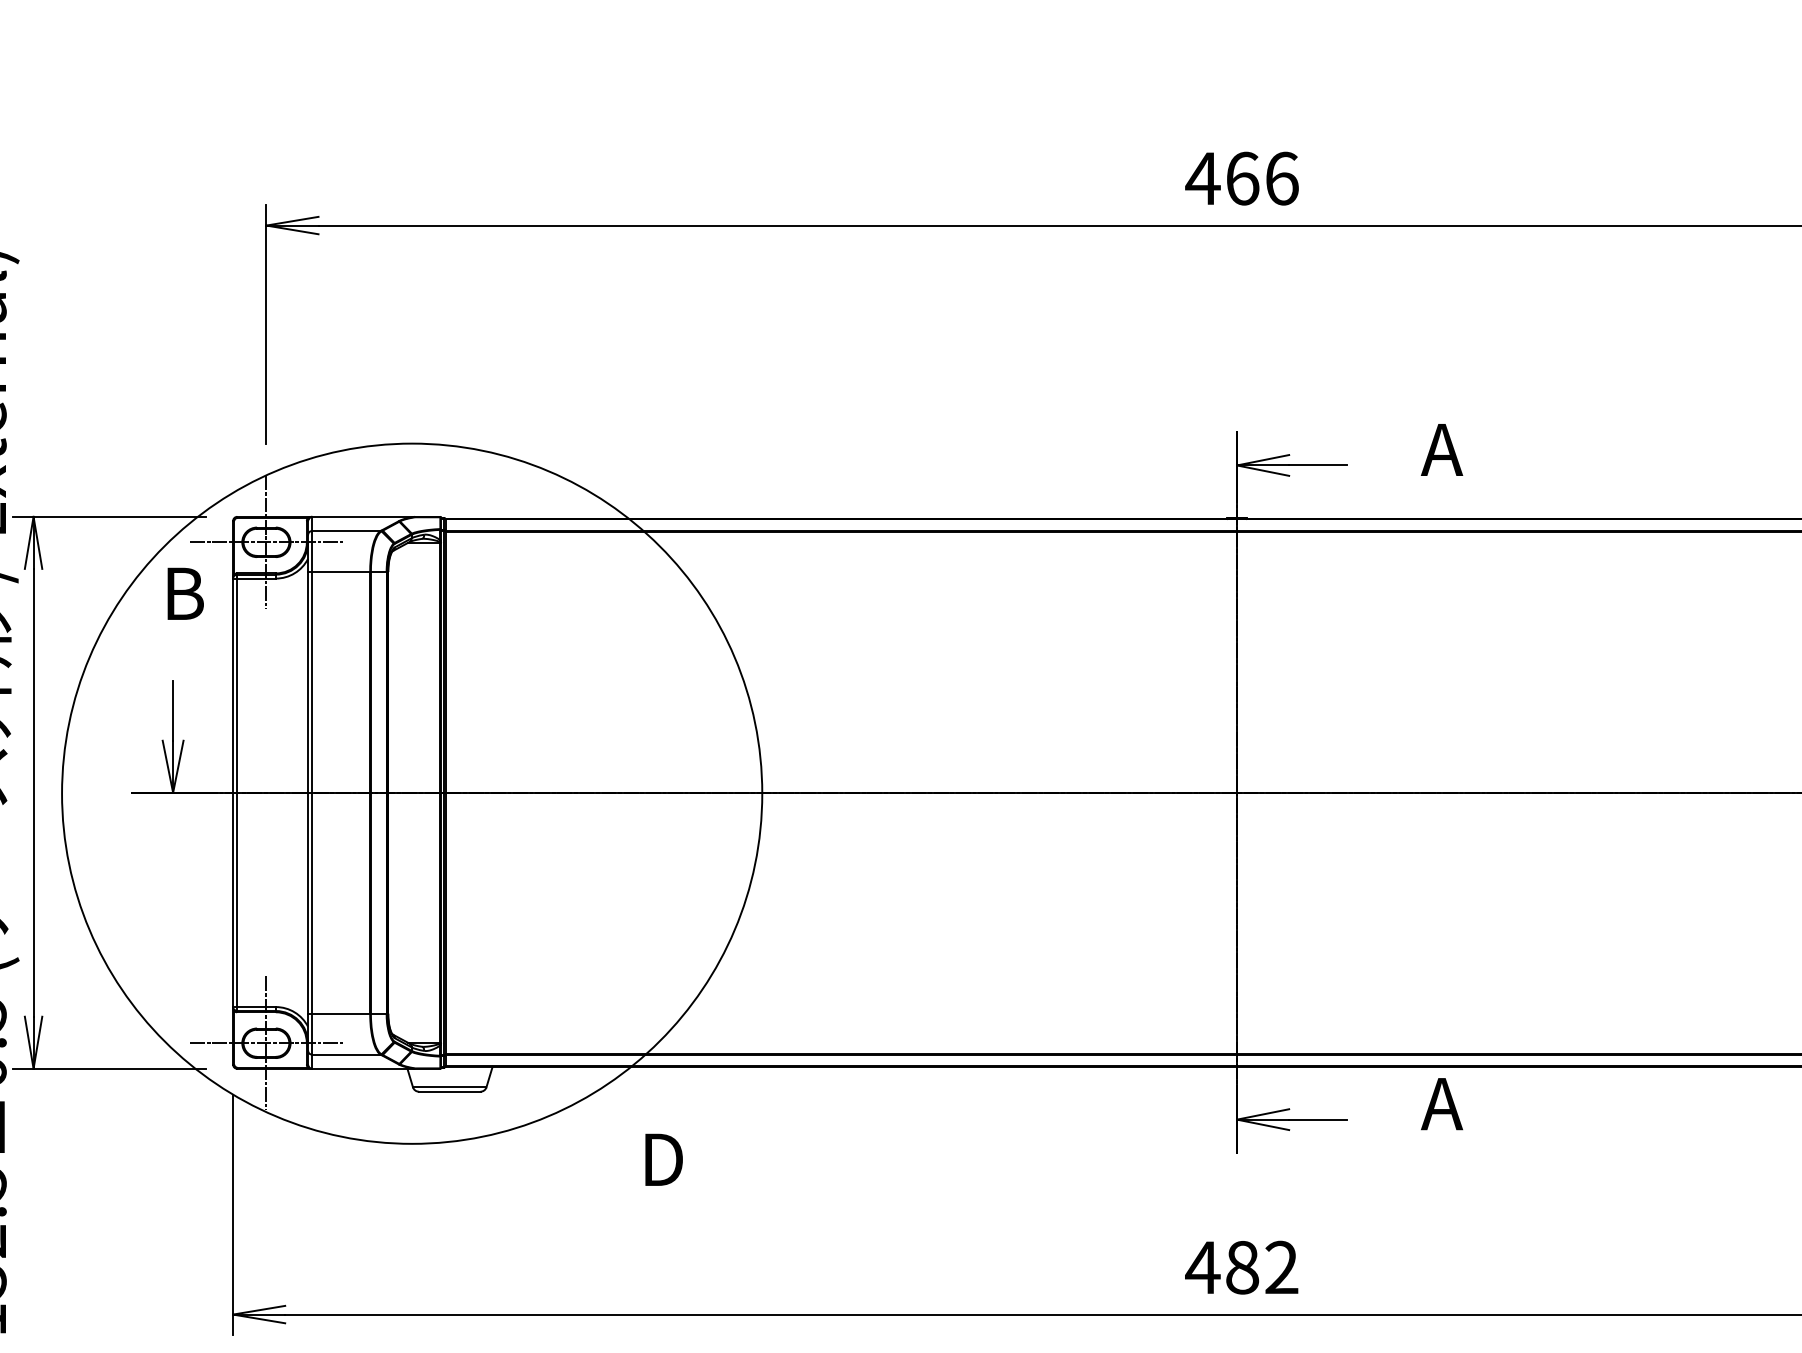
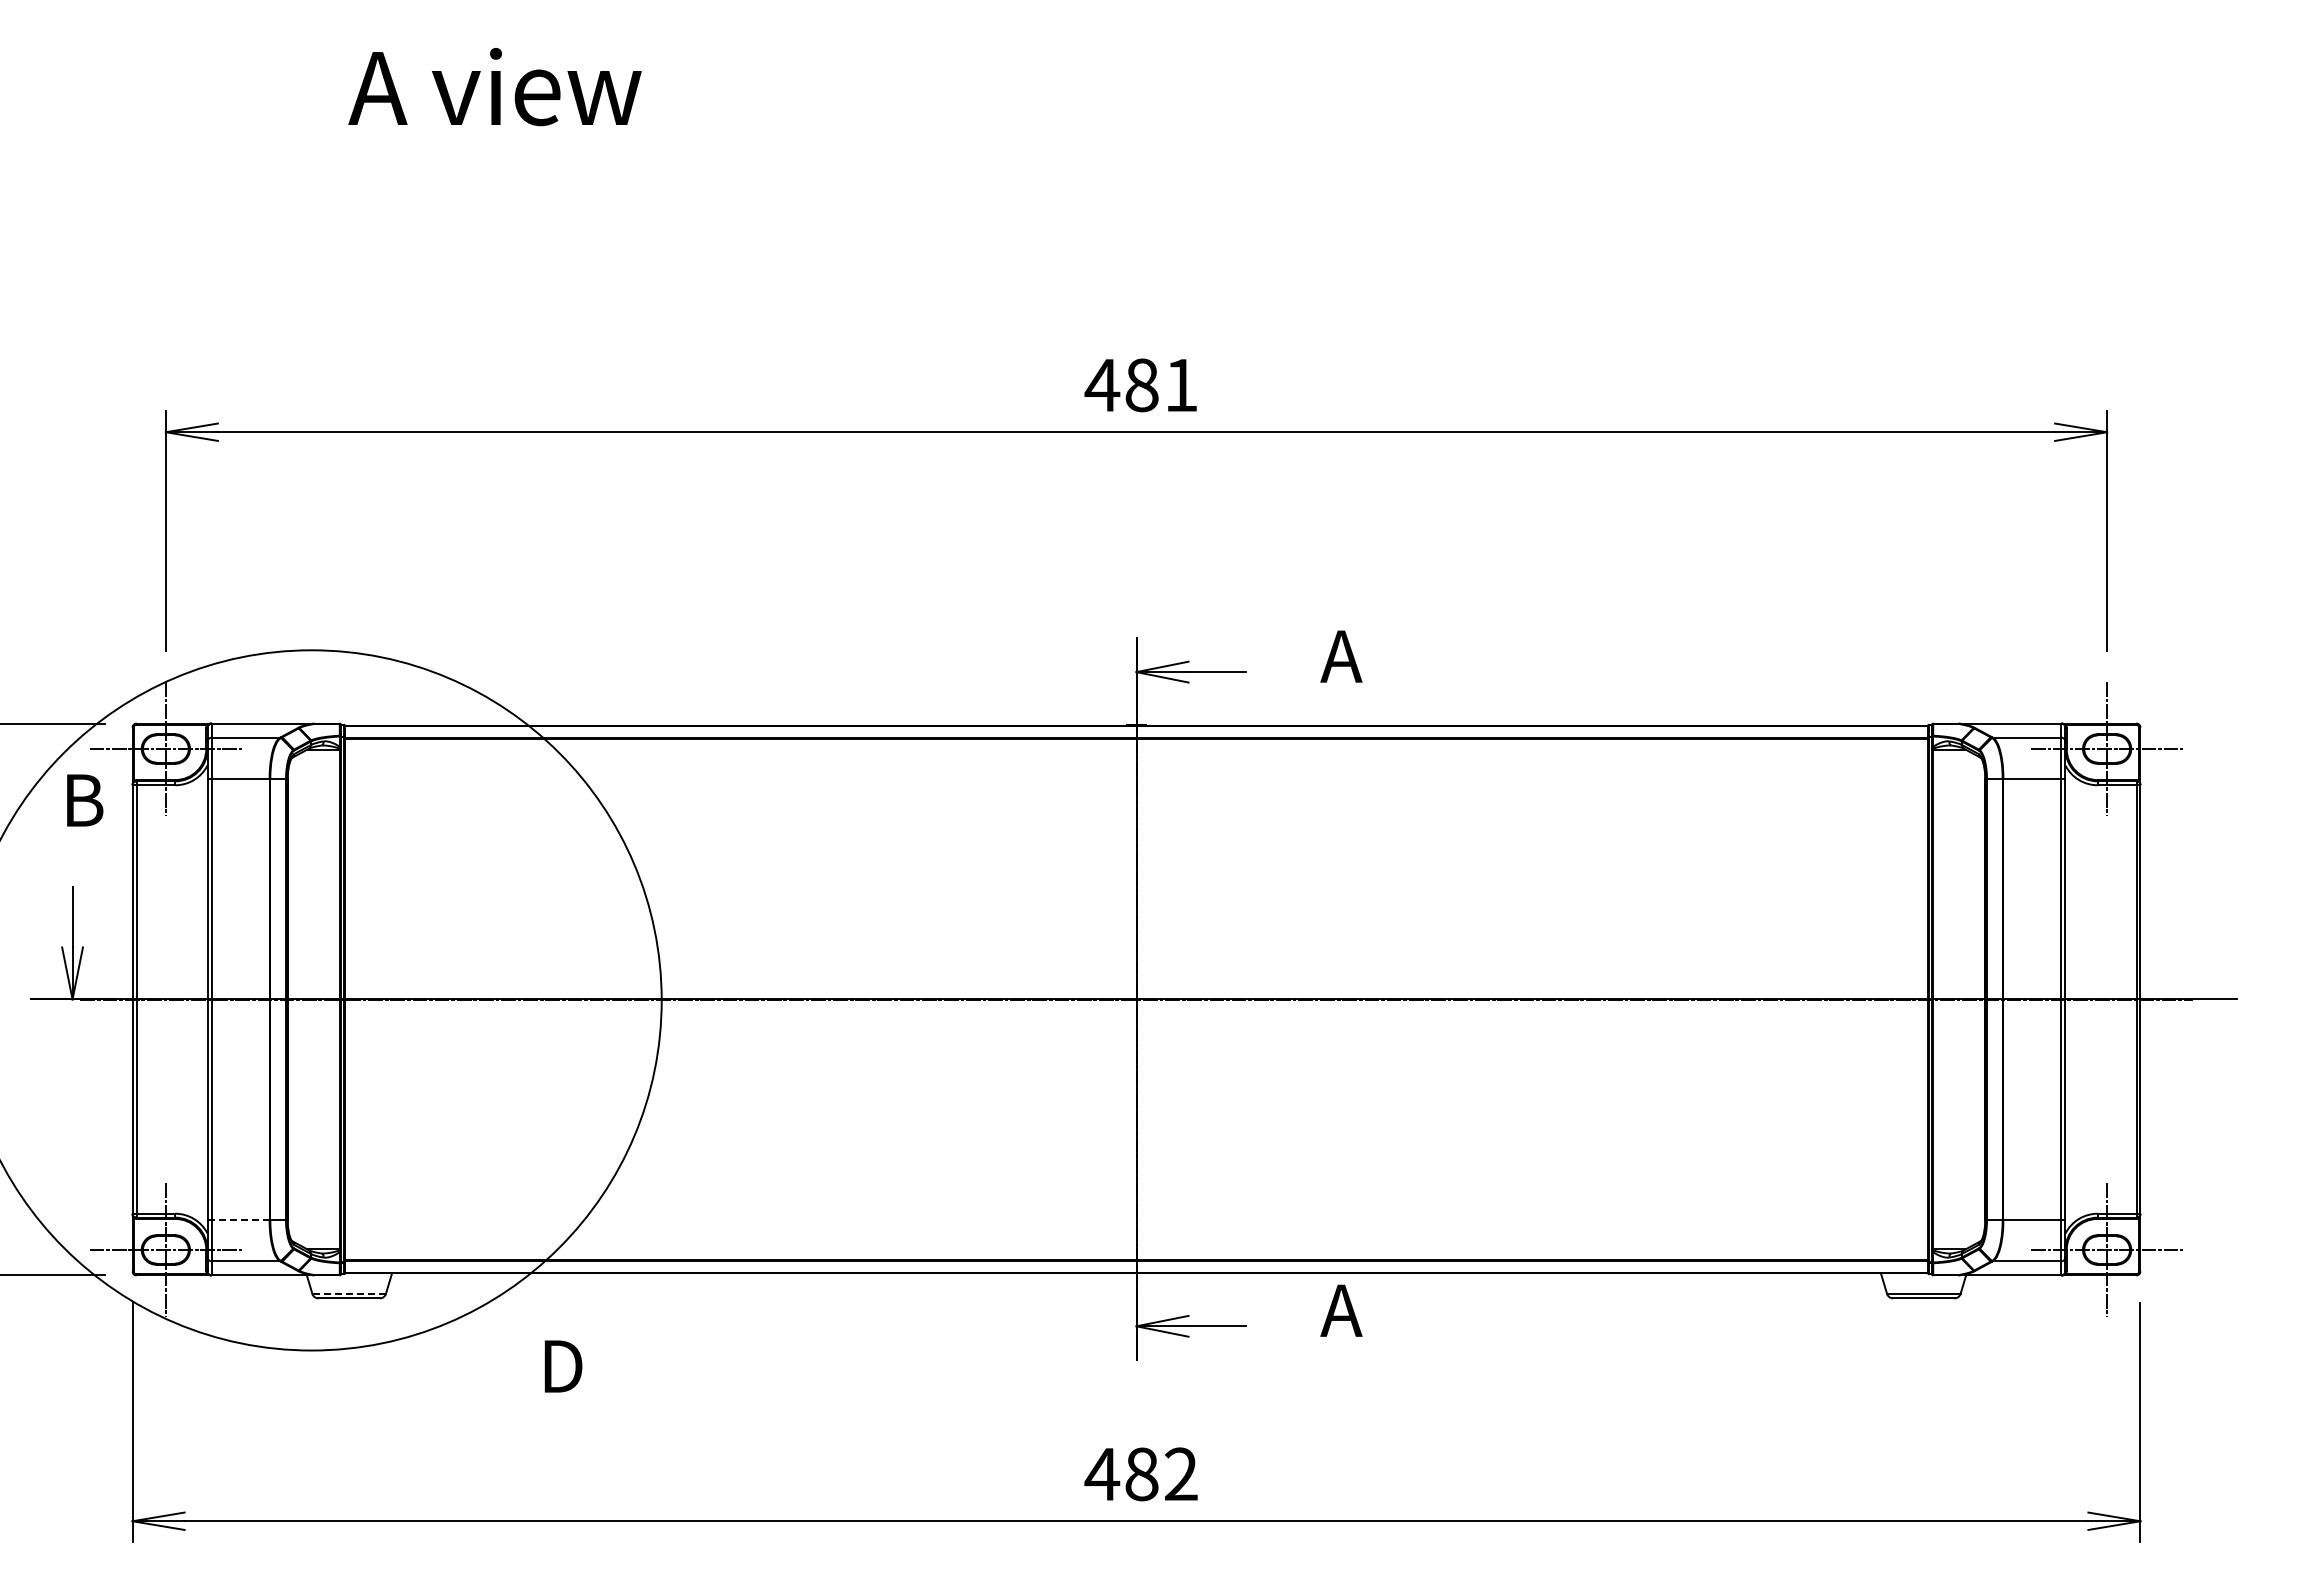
text: (1262, 178) -> (1161, 385), 466 -> 481
line: (341, 1013) -> (240, 1220), solid -> dashed
line: (450, 1086) -> (349, 1293), solid -> dashed

